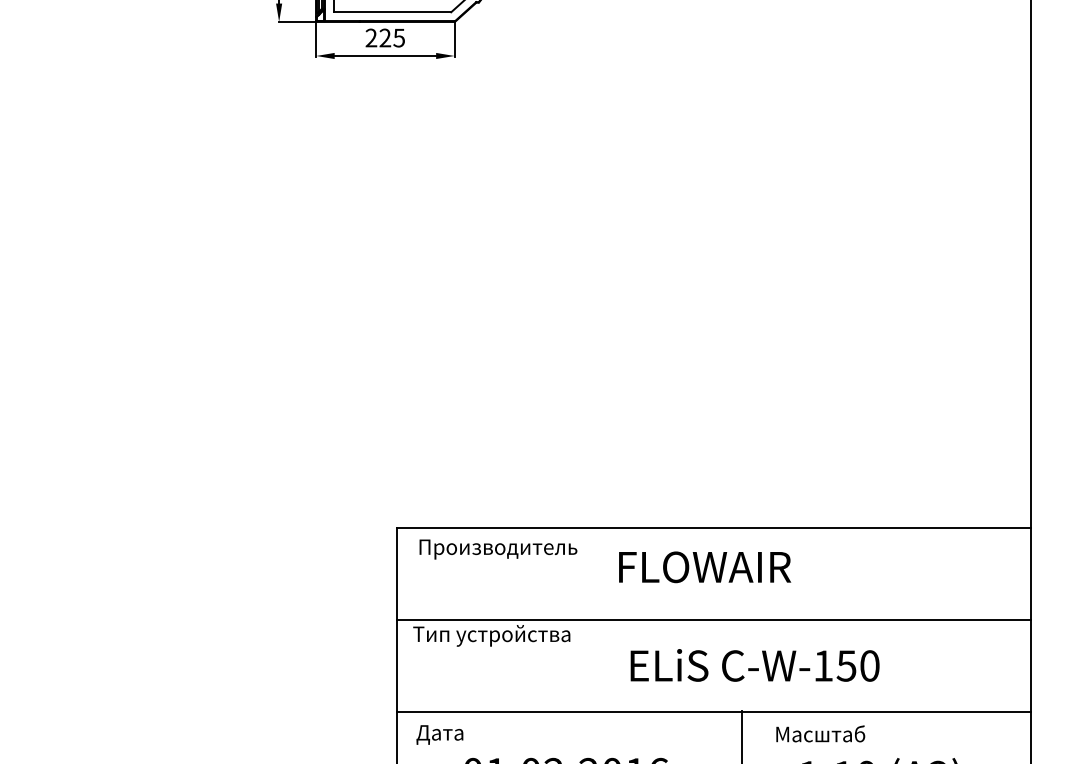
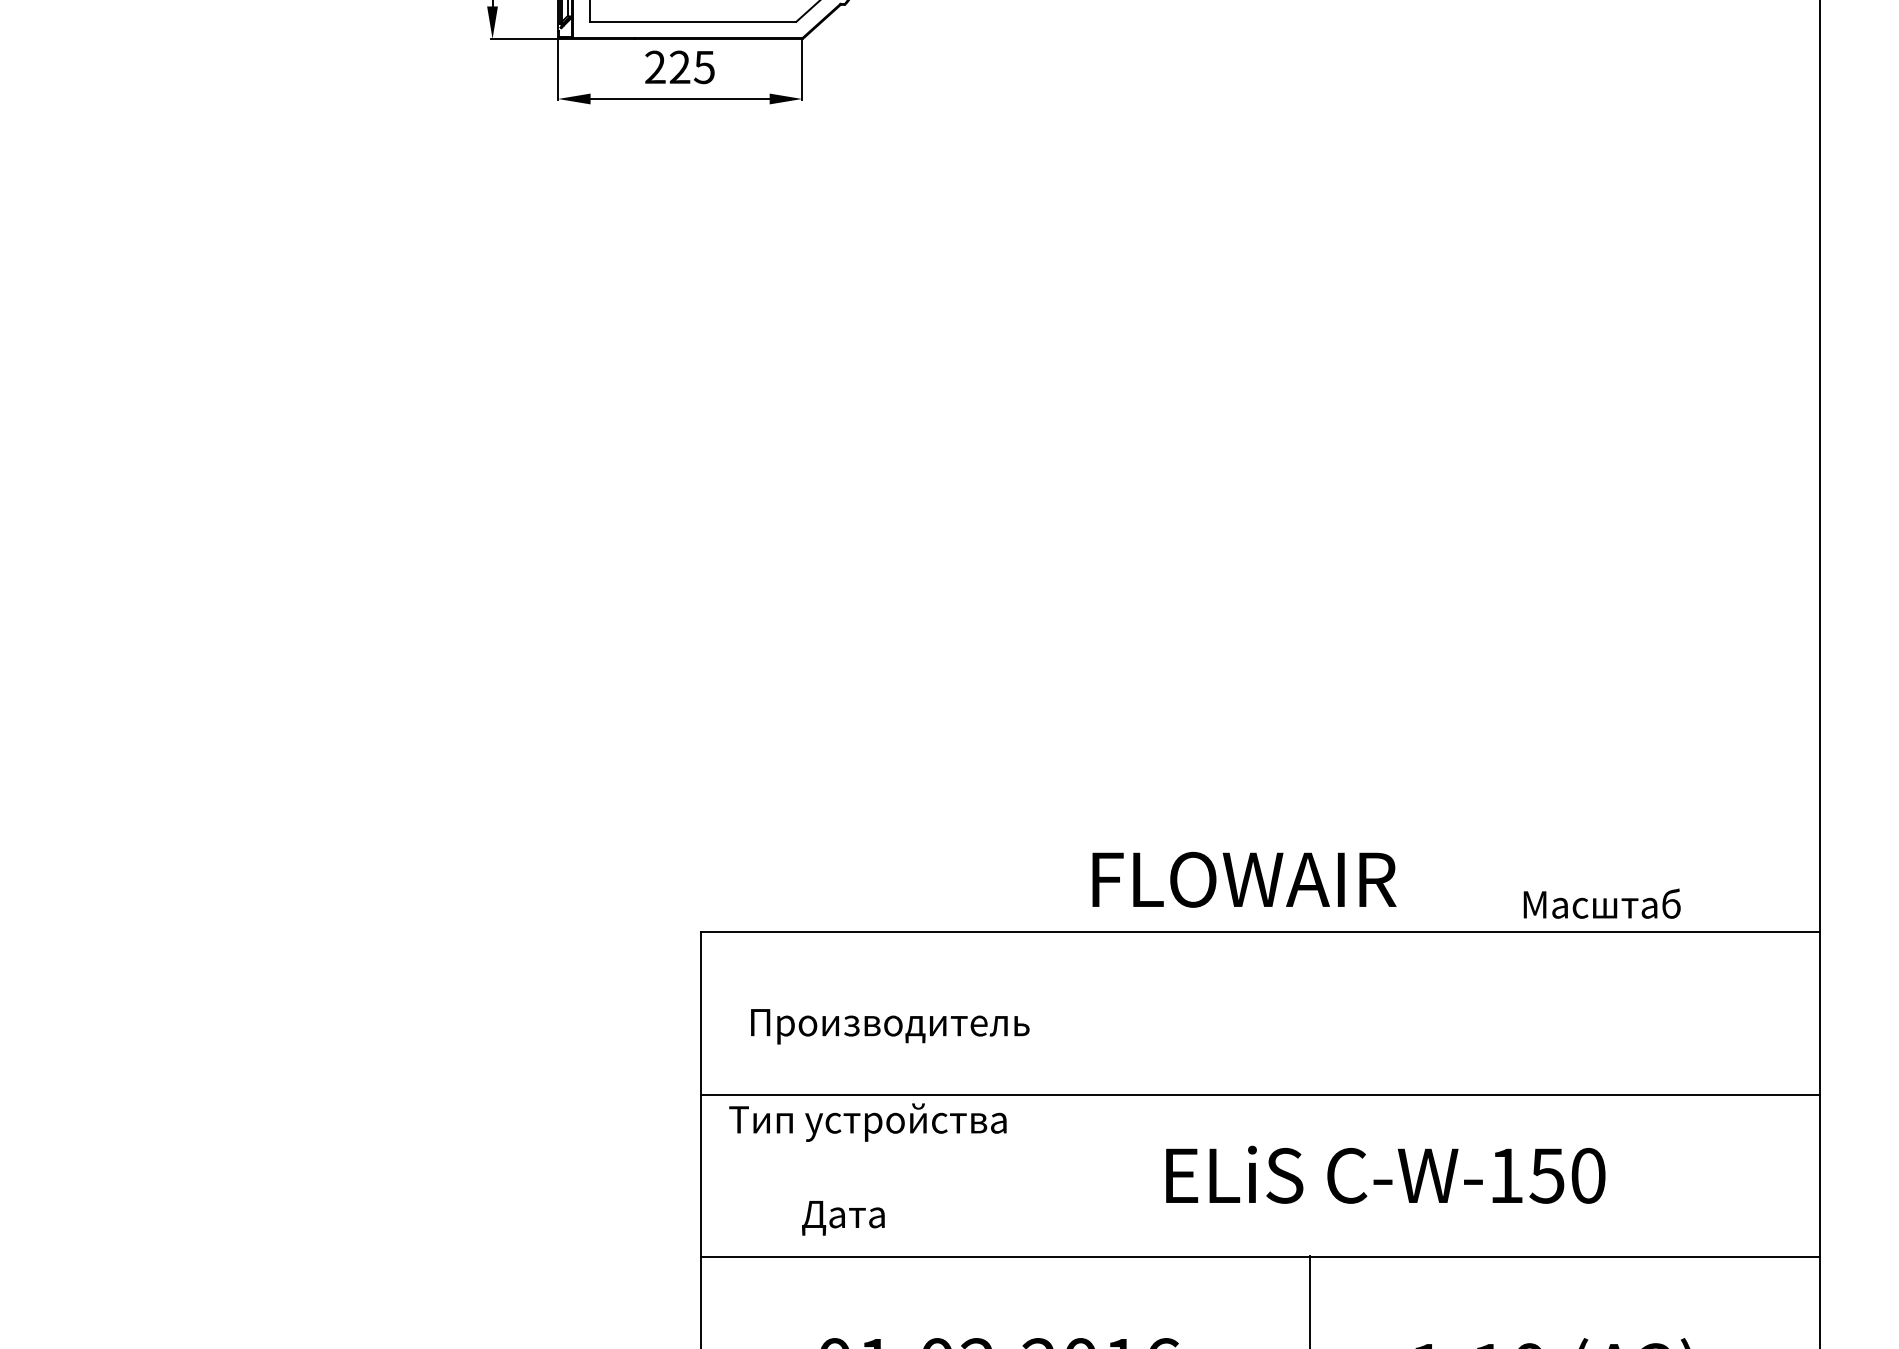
text: (498, 549) -> (890, 1026), moved
text: (705, 567) -> (1245, 880), moved
text: (754, 665) -> (1384, 1174), moved
text: (820, 733) -> (1601, 903), moved
text: (439, 734) -> (842, 1217), moved

